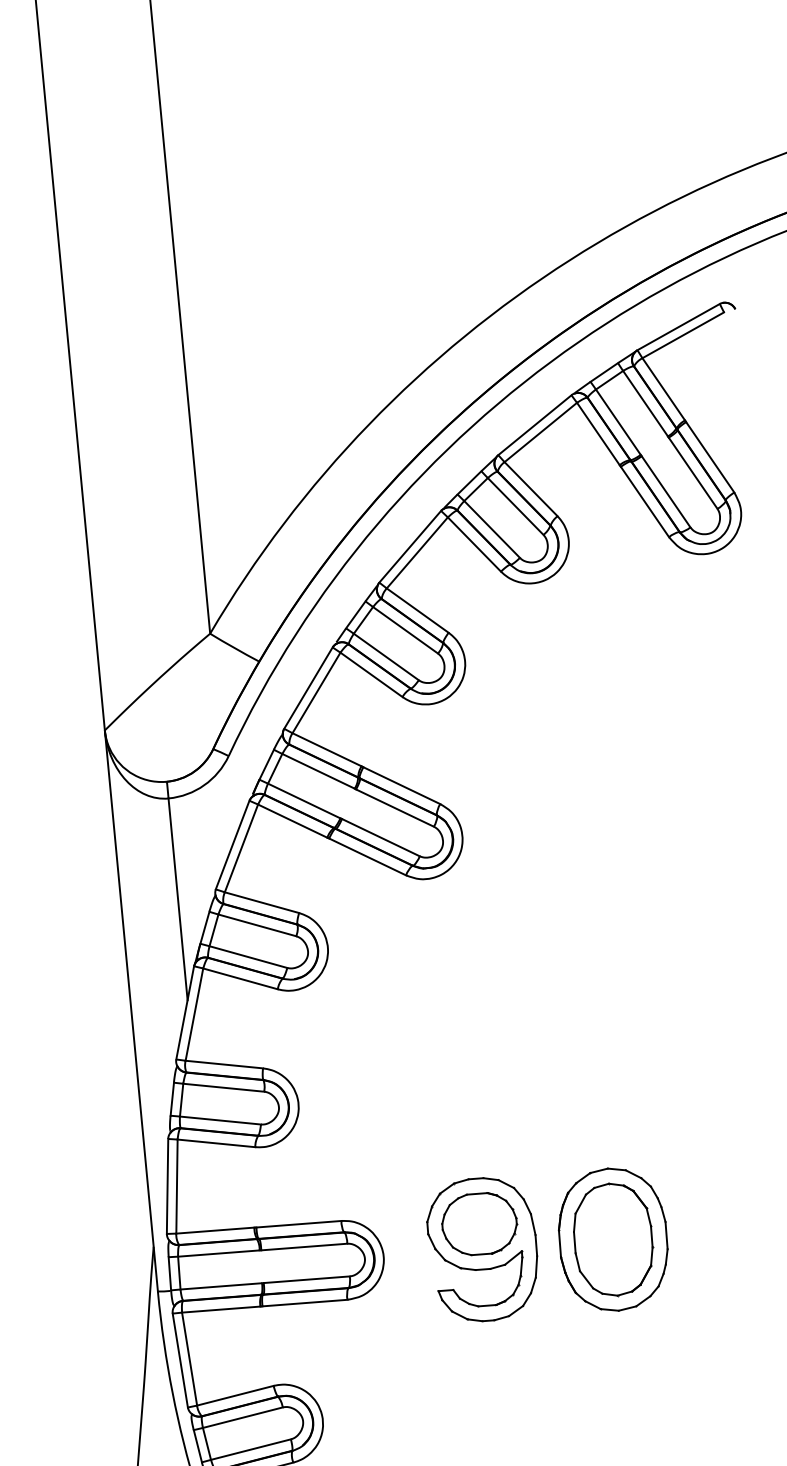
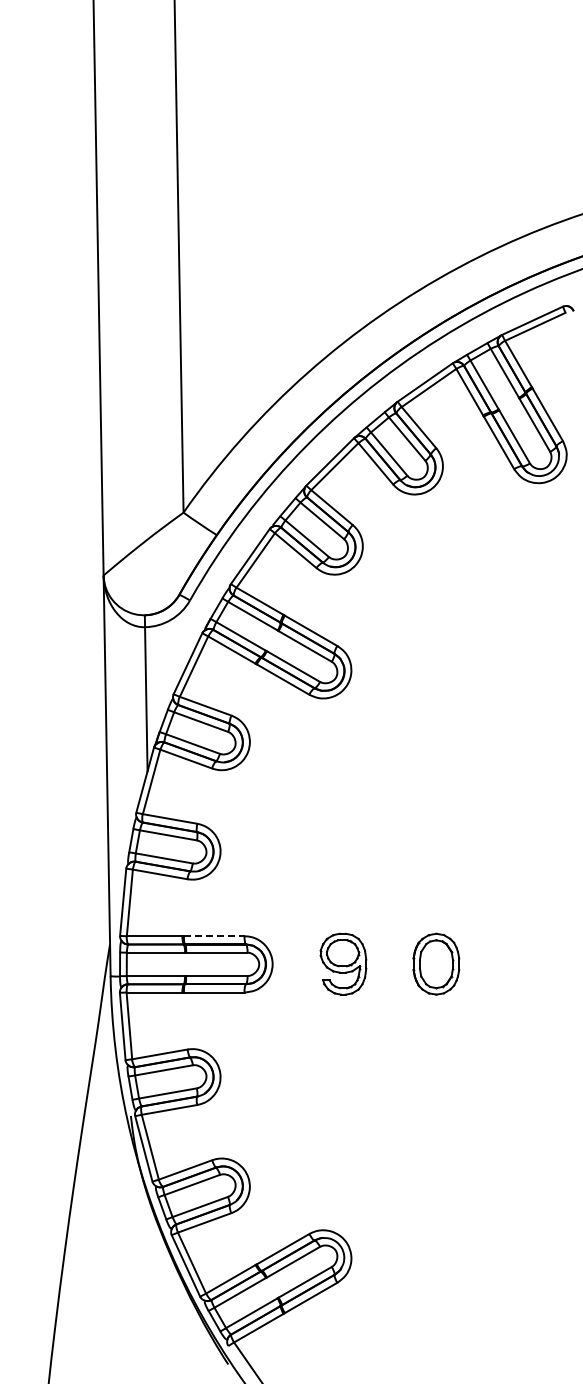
line: (299, 1224) -> (214, 936), solid -> dashed
part: (613, 1238) -> (436, 963), size x0.6
part: (482, 1248) -> (343, 963), size x0.6

